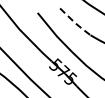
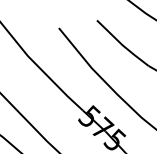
line: (75, 22) -> (123, 44), dashed -> solid

